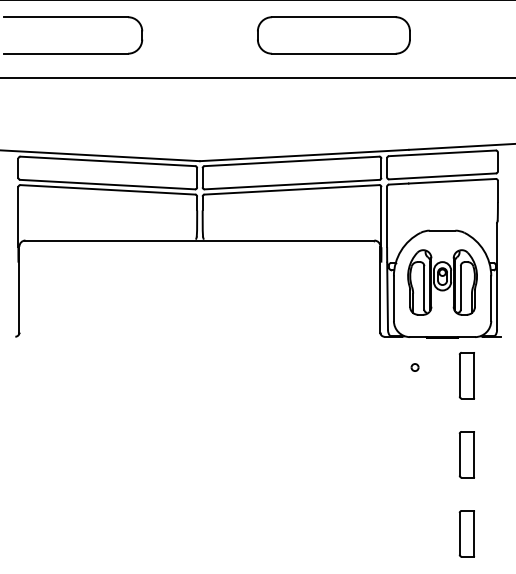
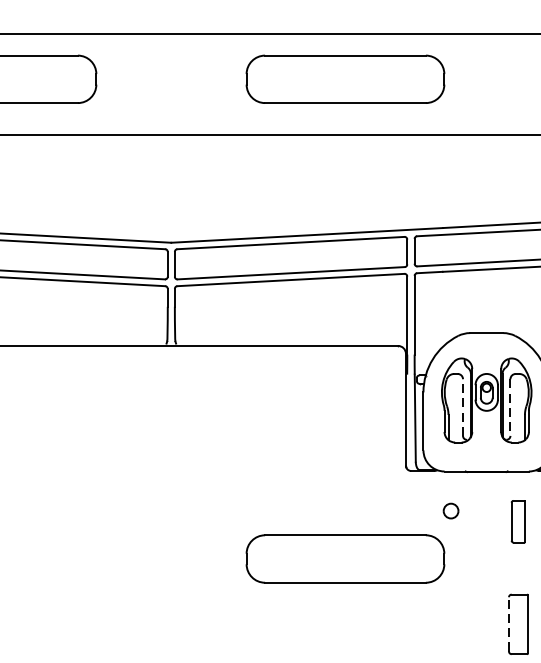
line: (424, 287) -> (463, 406), solid -> dashed
line: (460, 287) -> (510, 406), solid -> dashed
part: (414, 367) -> (450, 510), size x1.6
part: (466, 375) -> (517, 521), size x0.7
part: (333, 404) -> (344, 559), added
line: (459, 454) -> (508, 624), solid -> dashed

